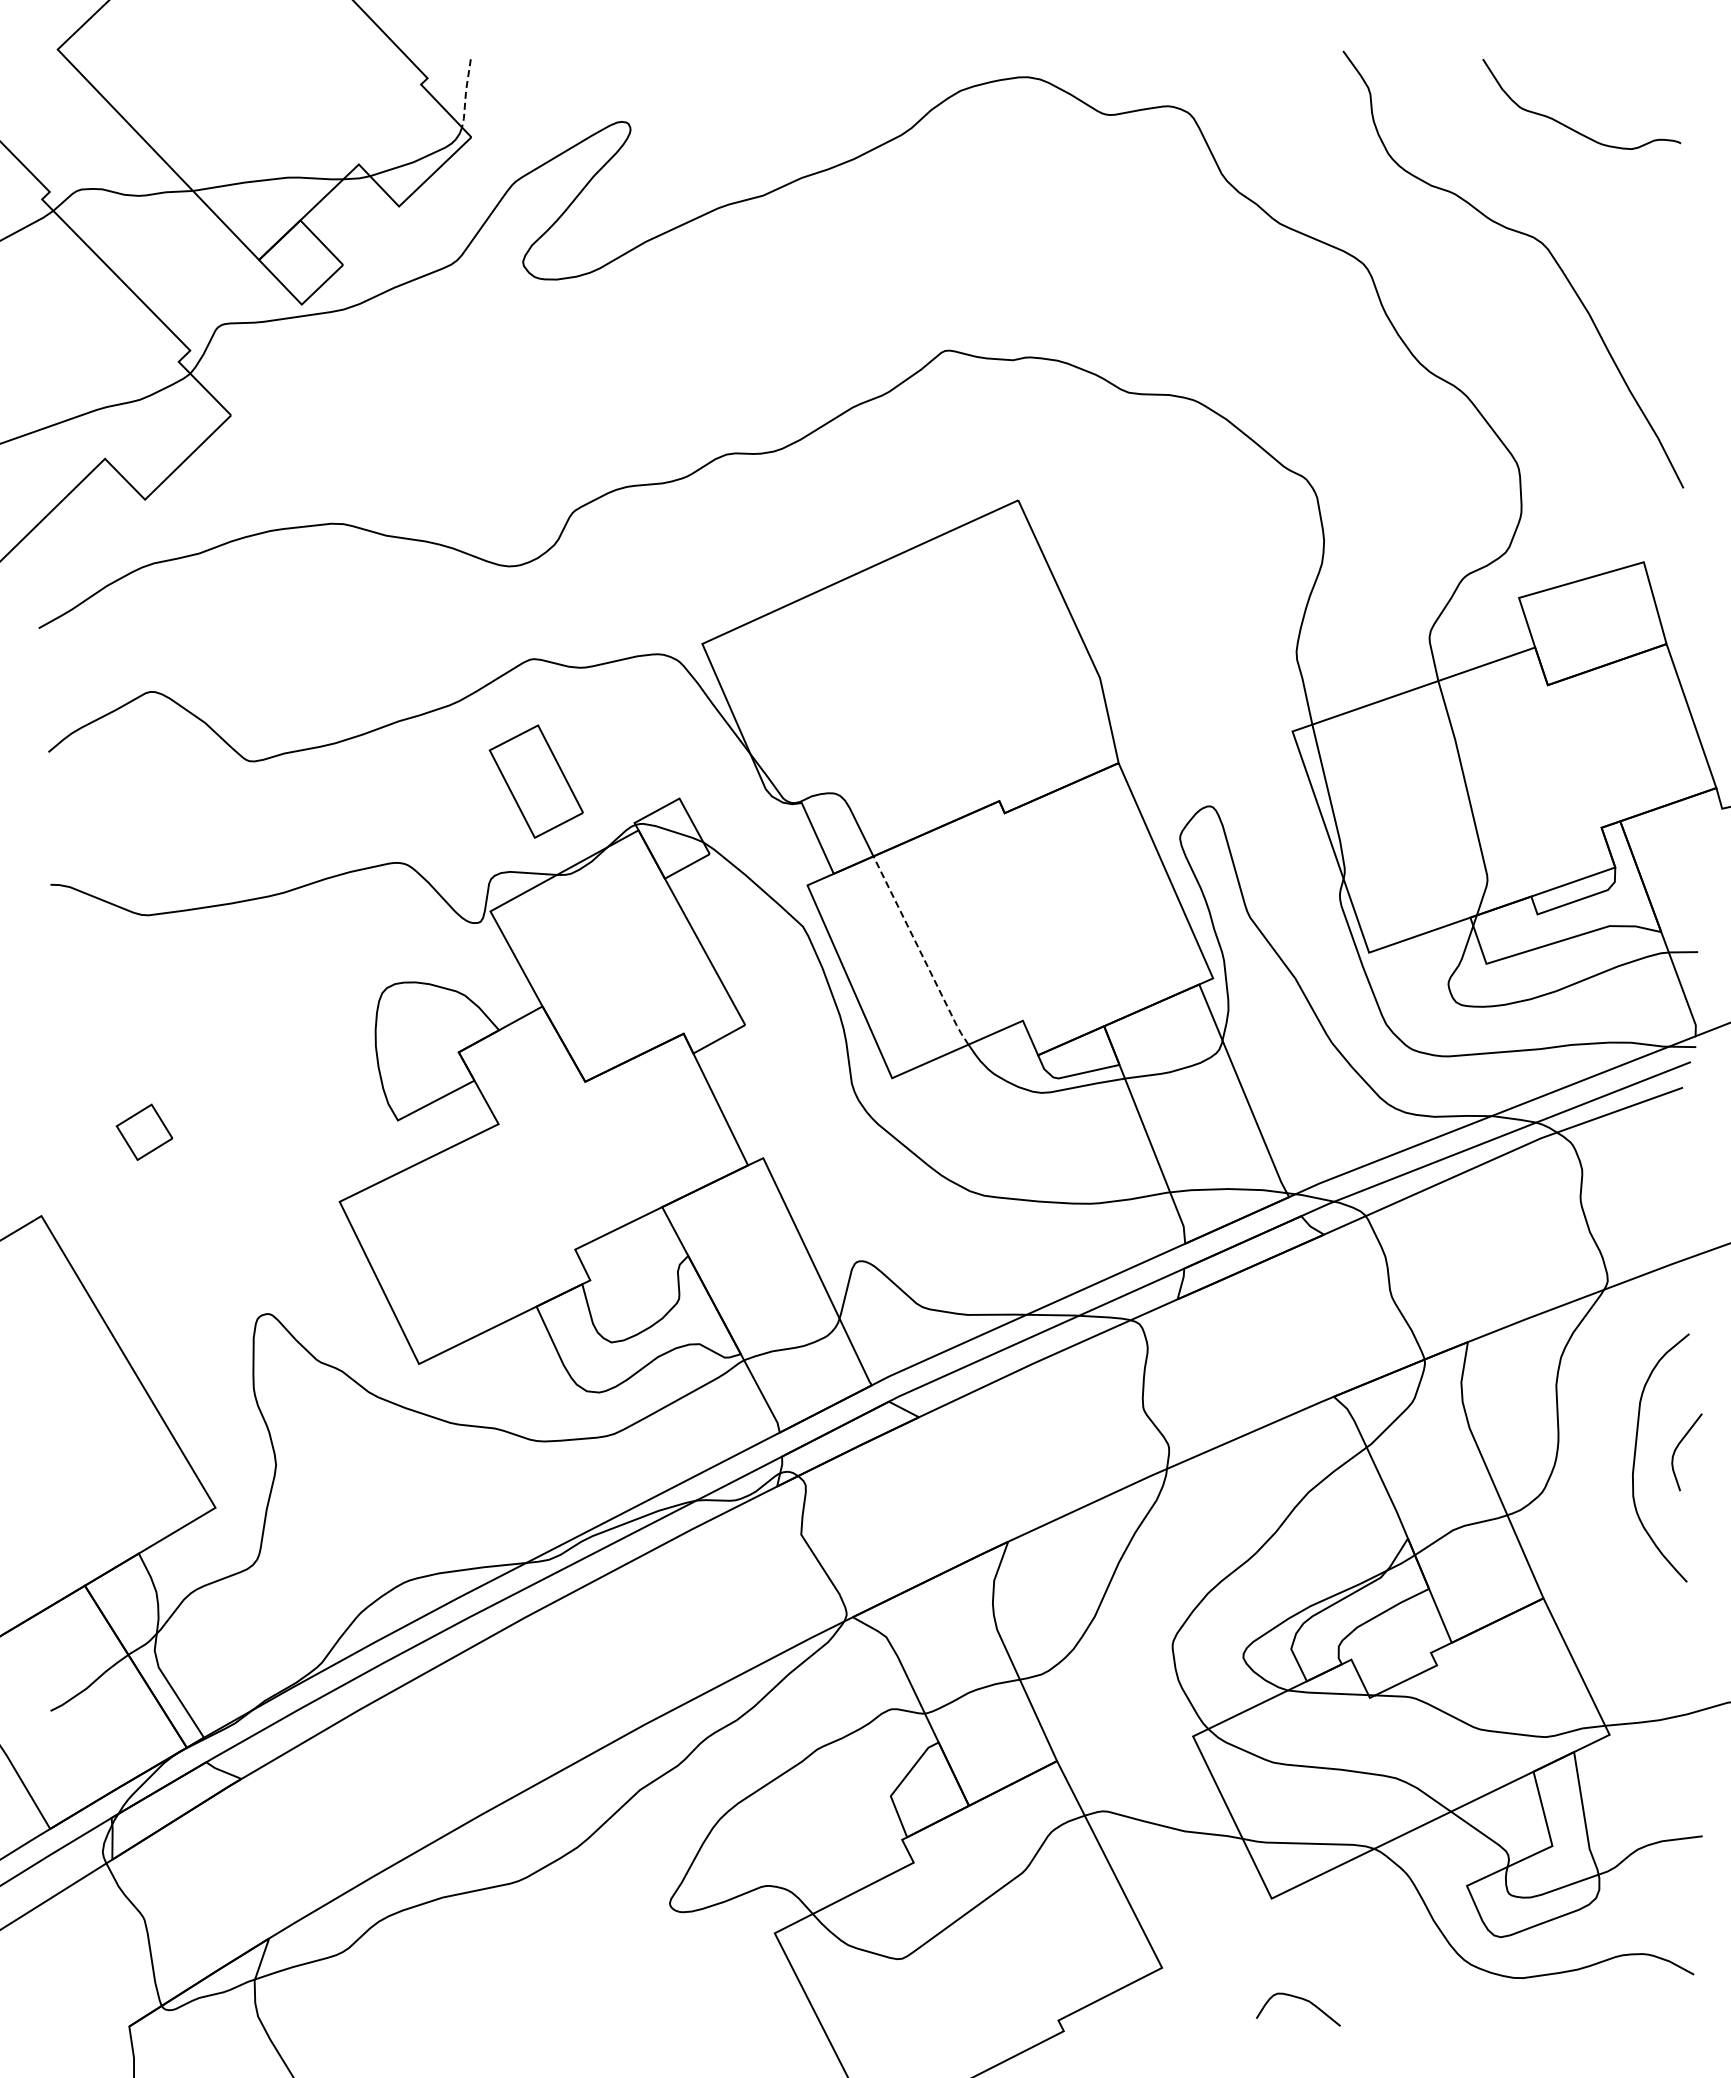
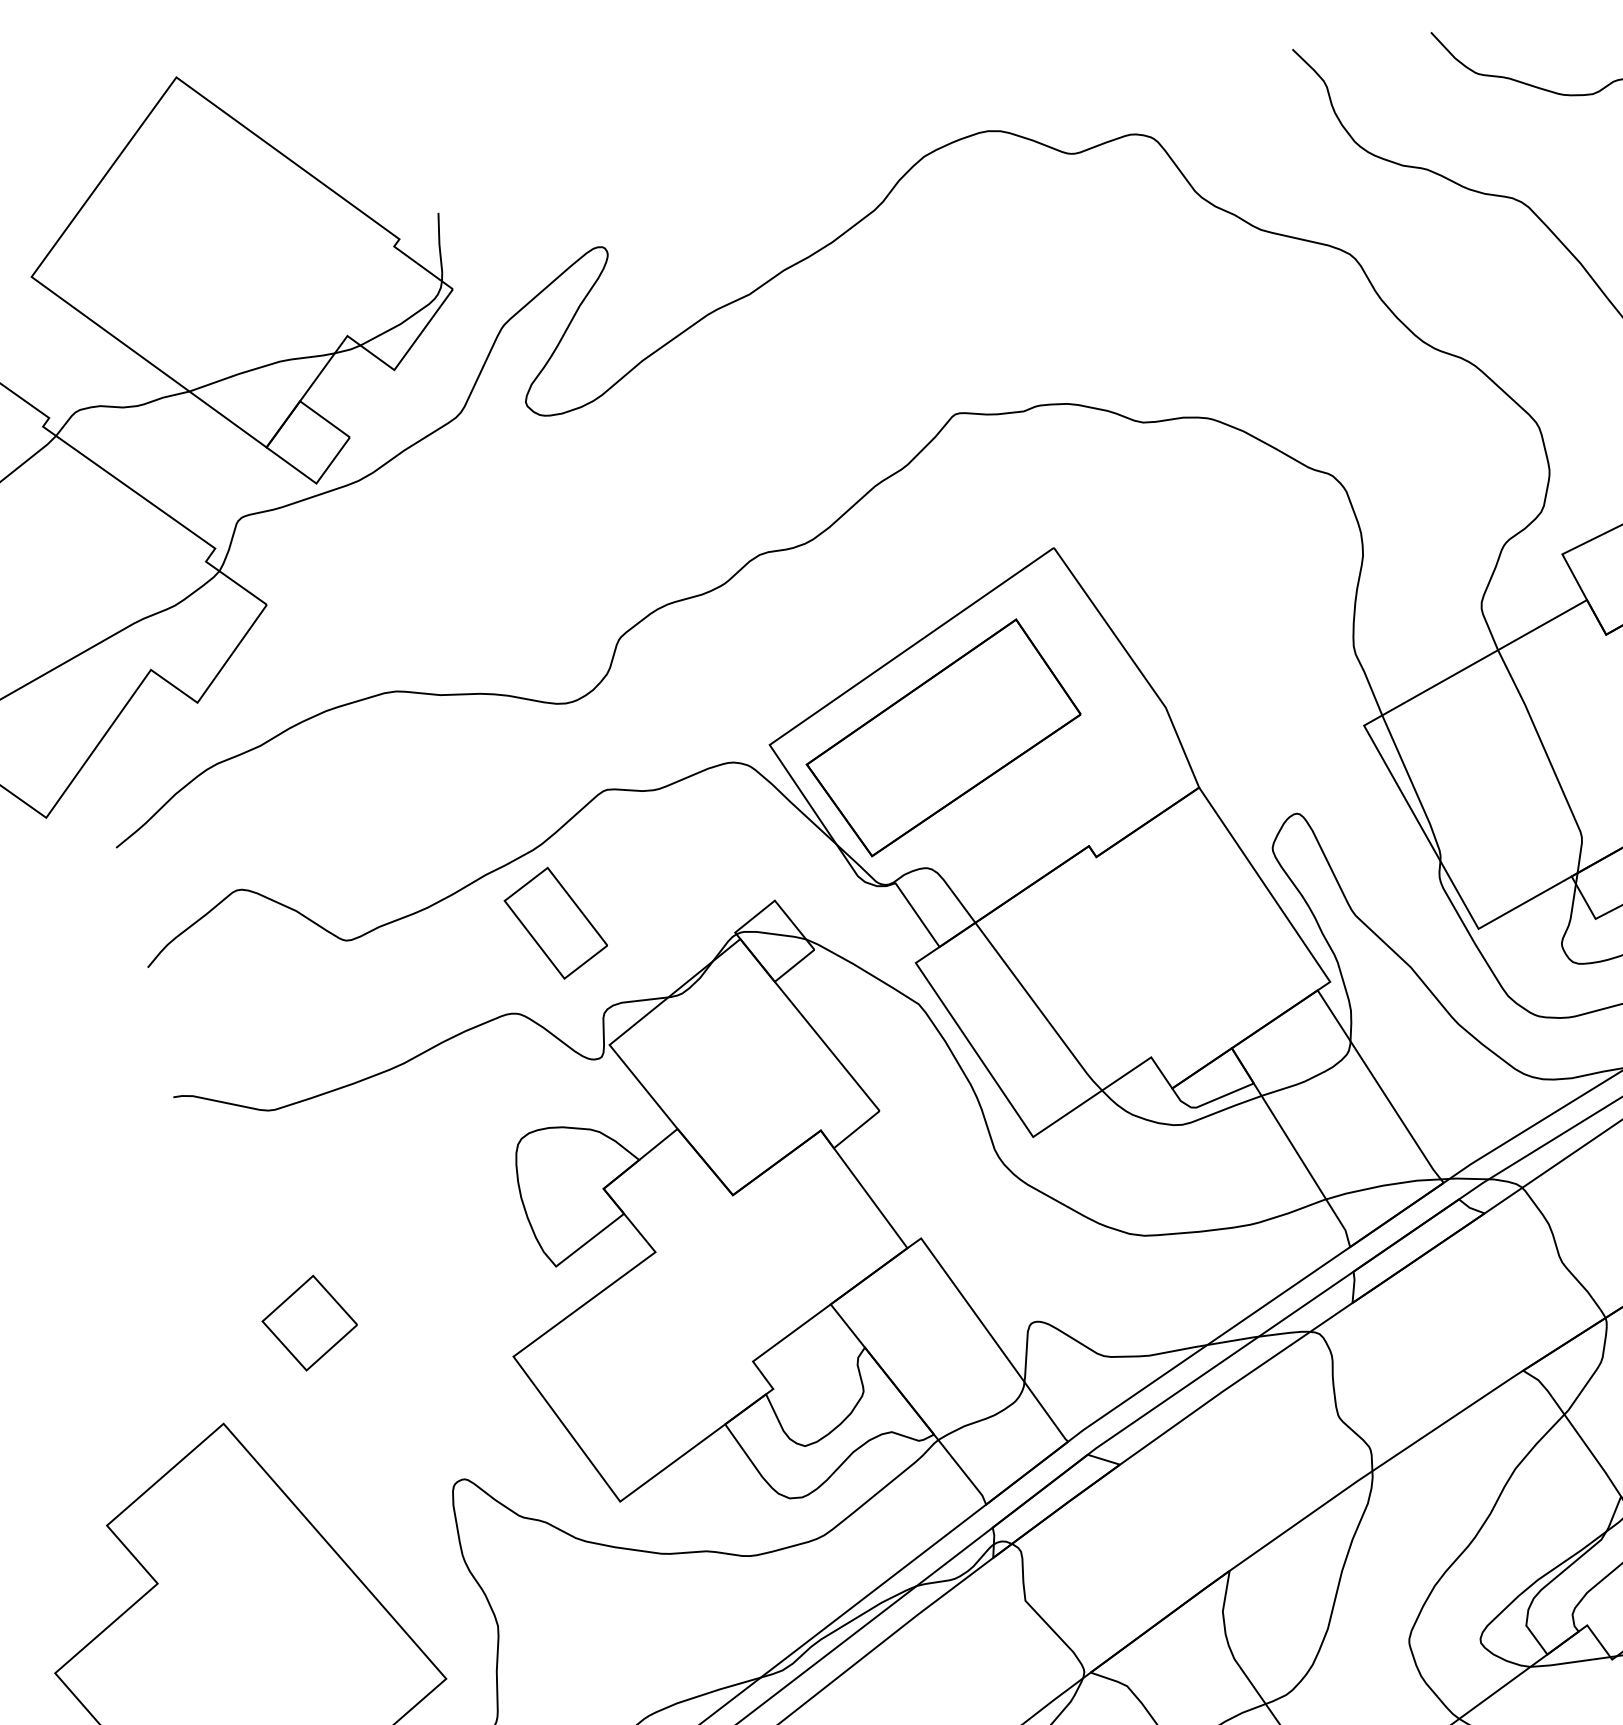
line: (465, 94) -> (439, 248), dashed -> solid
part: (874, 668) -> (942, 738), added
part: (535, 781) -> (555, 923), moved
line: (920, 952) -> (1038, 1008), dashed -> solid
part: (144, 1132) -> (309, 1323), size x1.67

